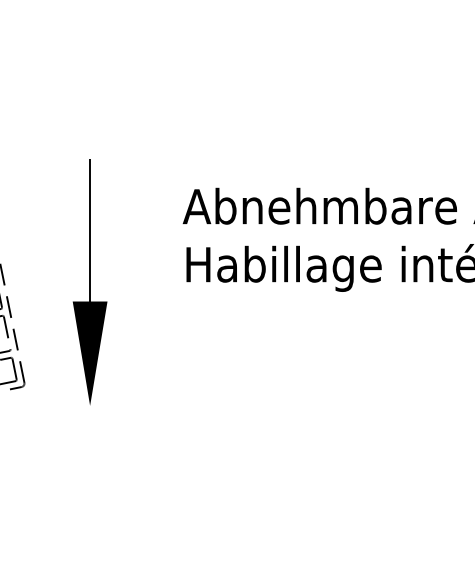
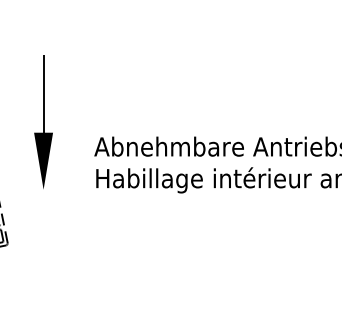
part: (89, 280) -> (43, 121), moved

